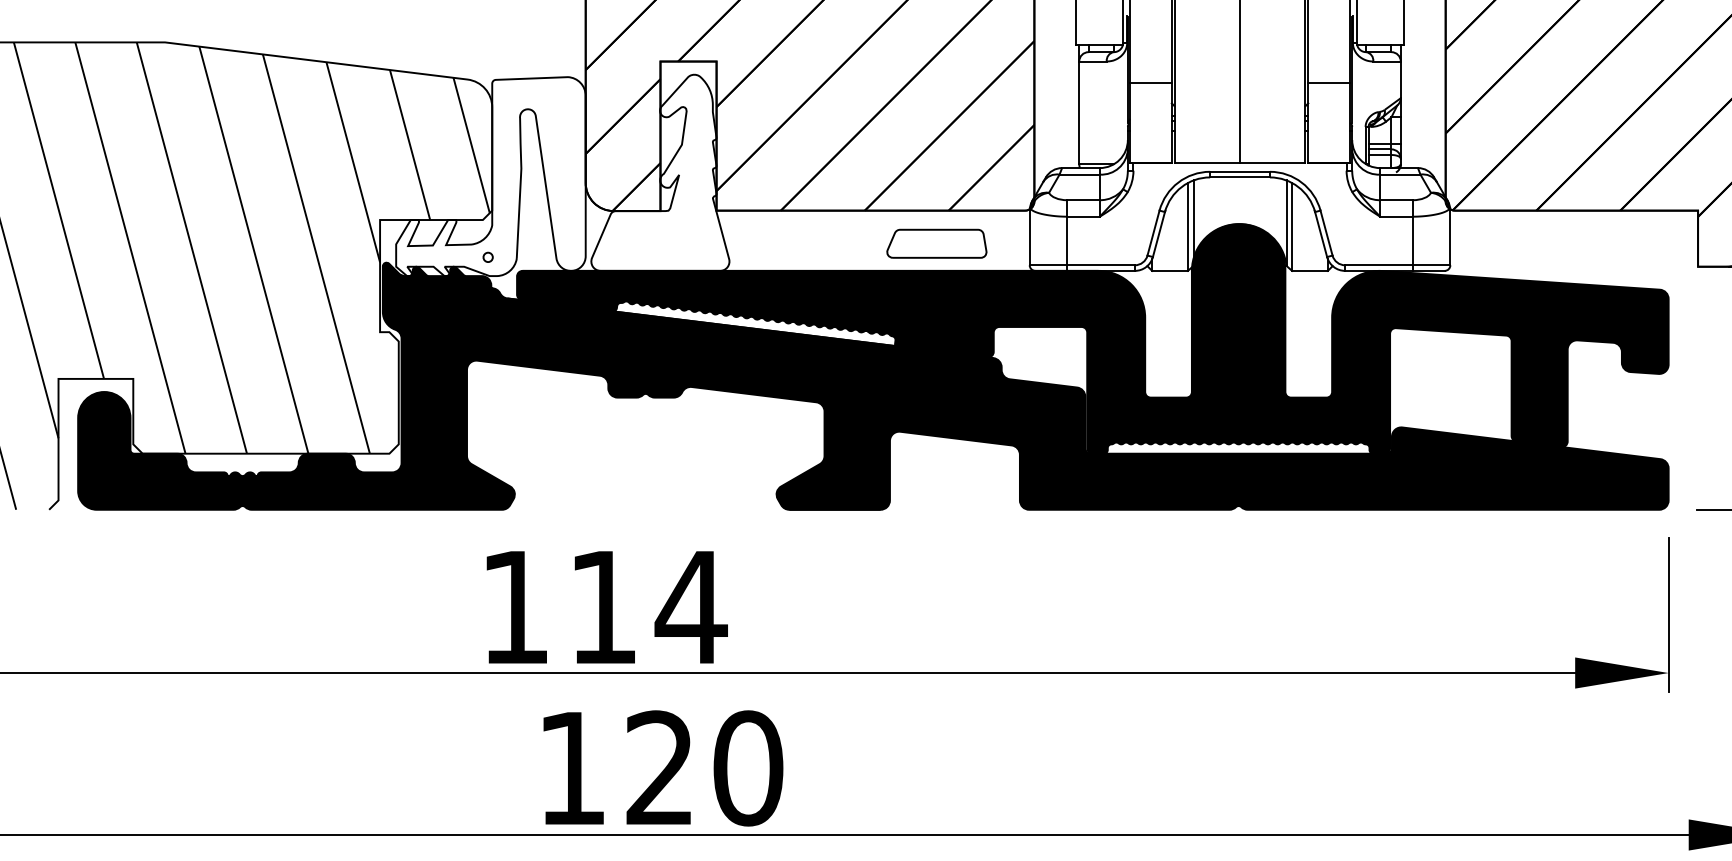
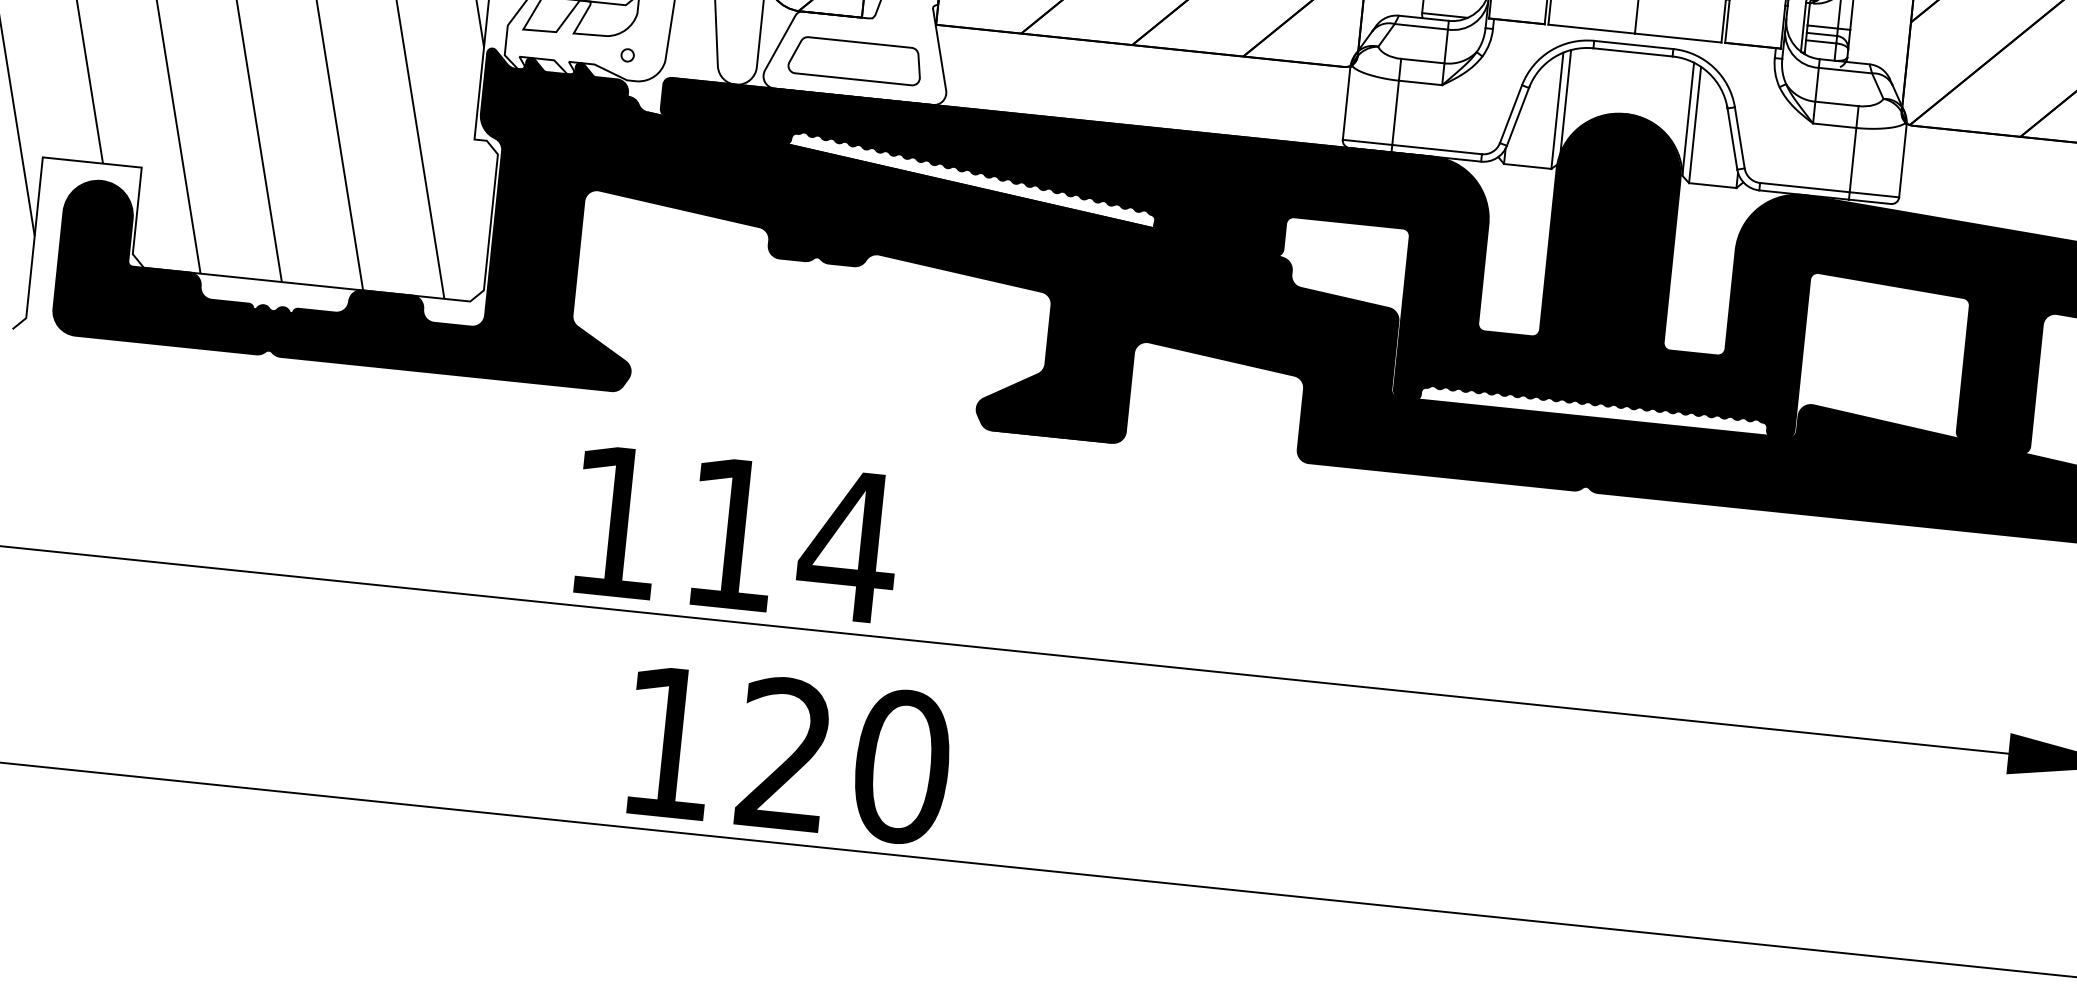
part: (936, 243) -> (854, 60), moved

